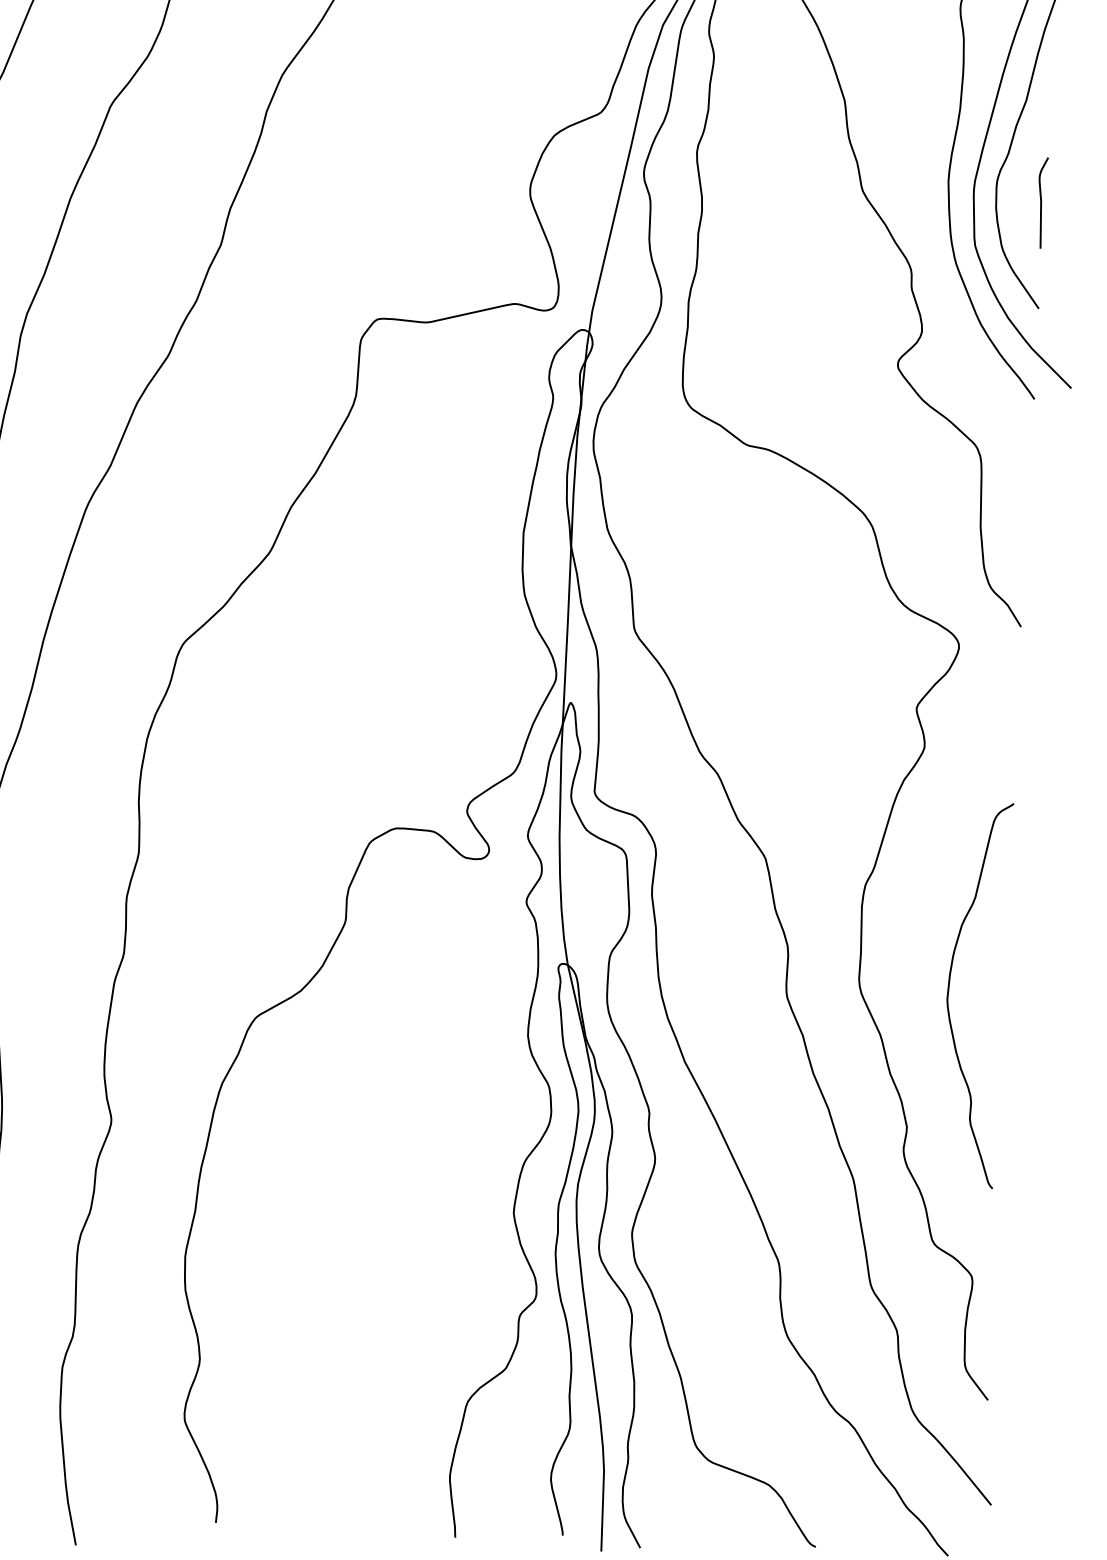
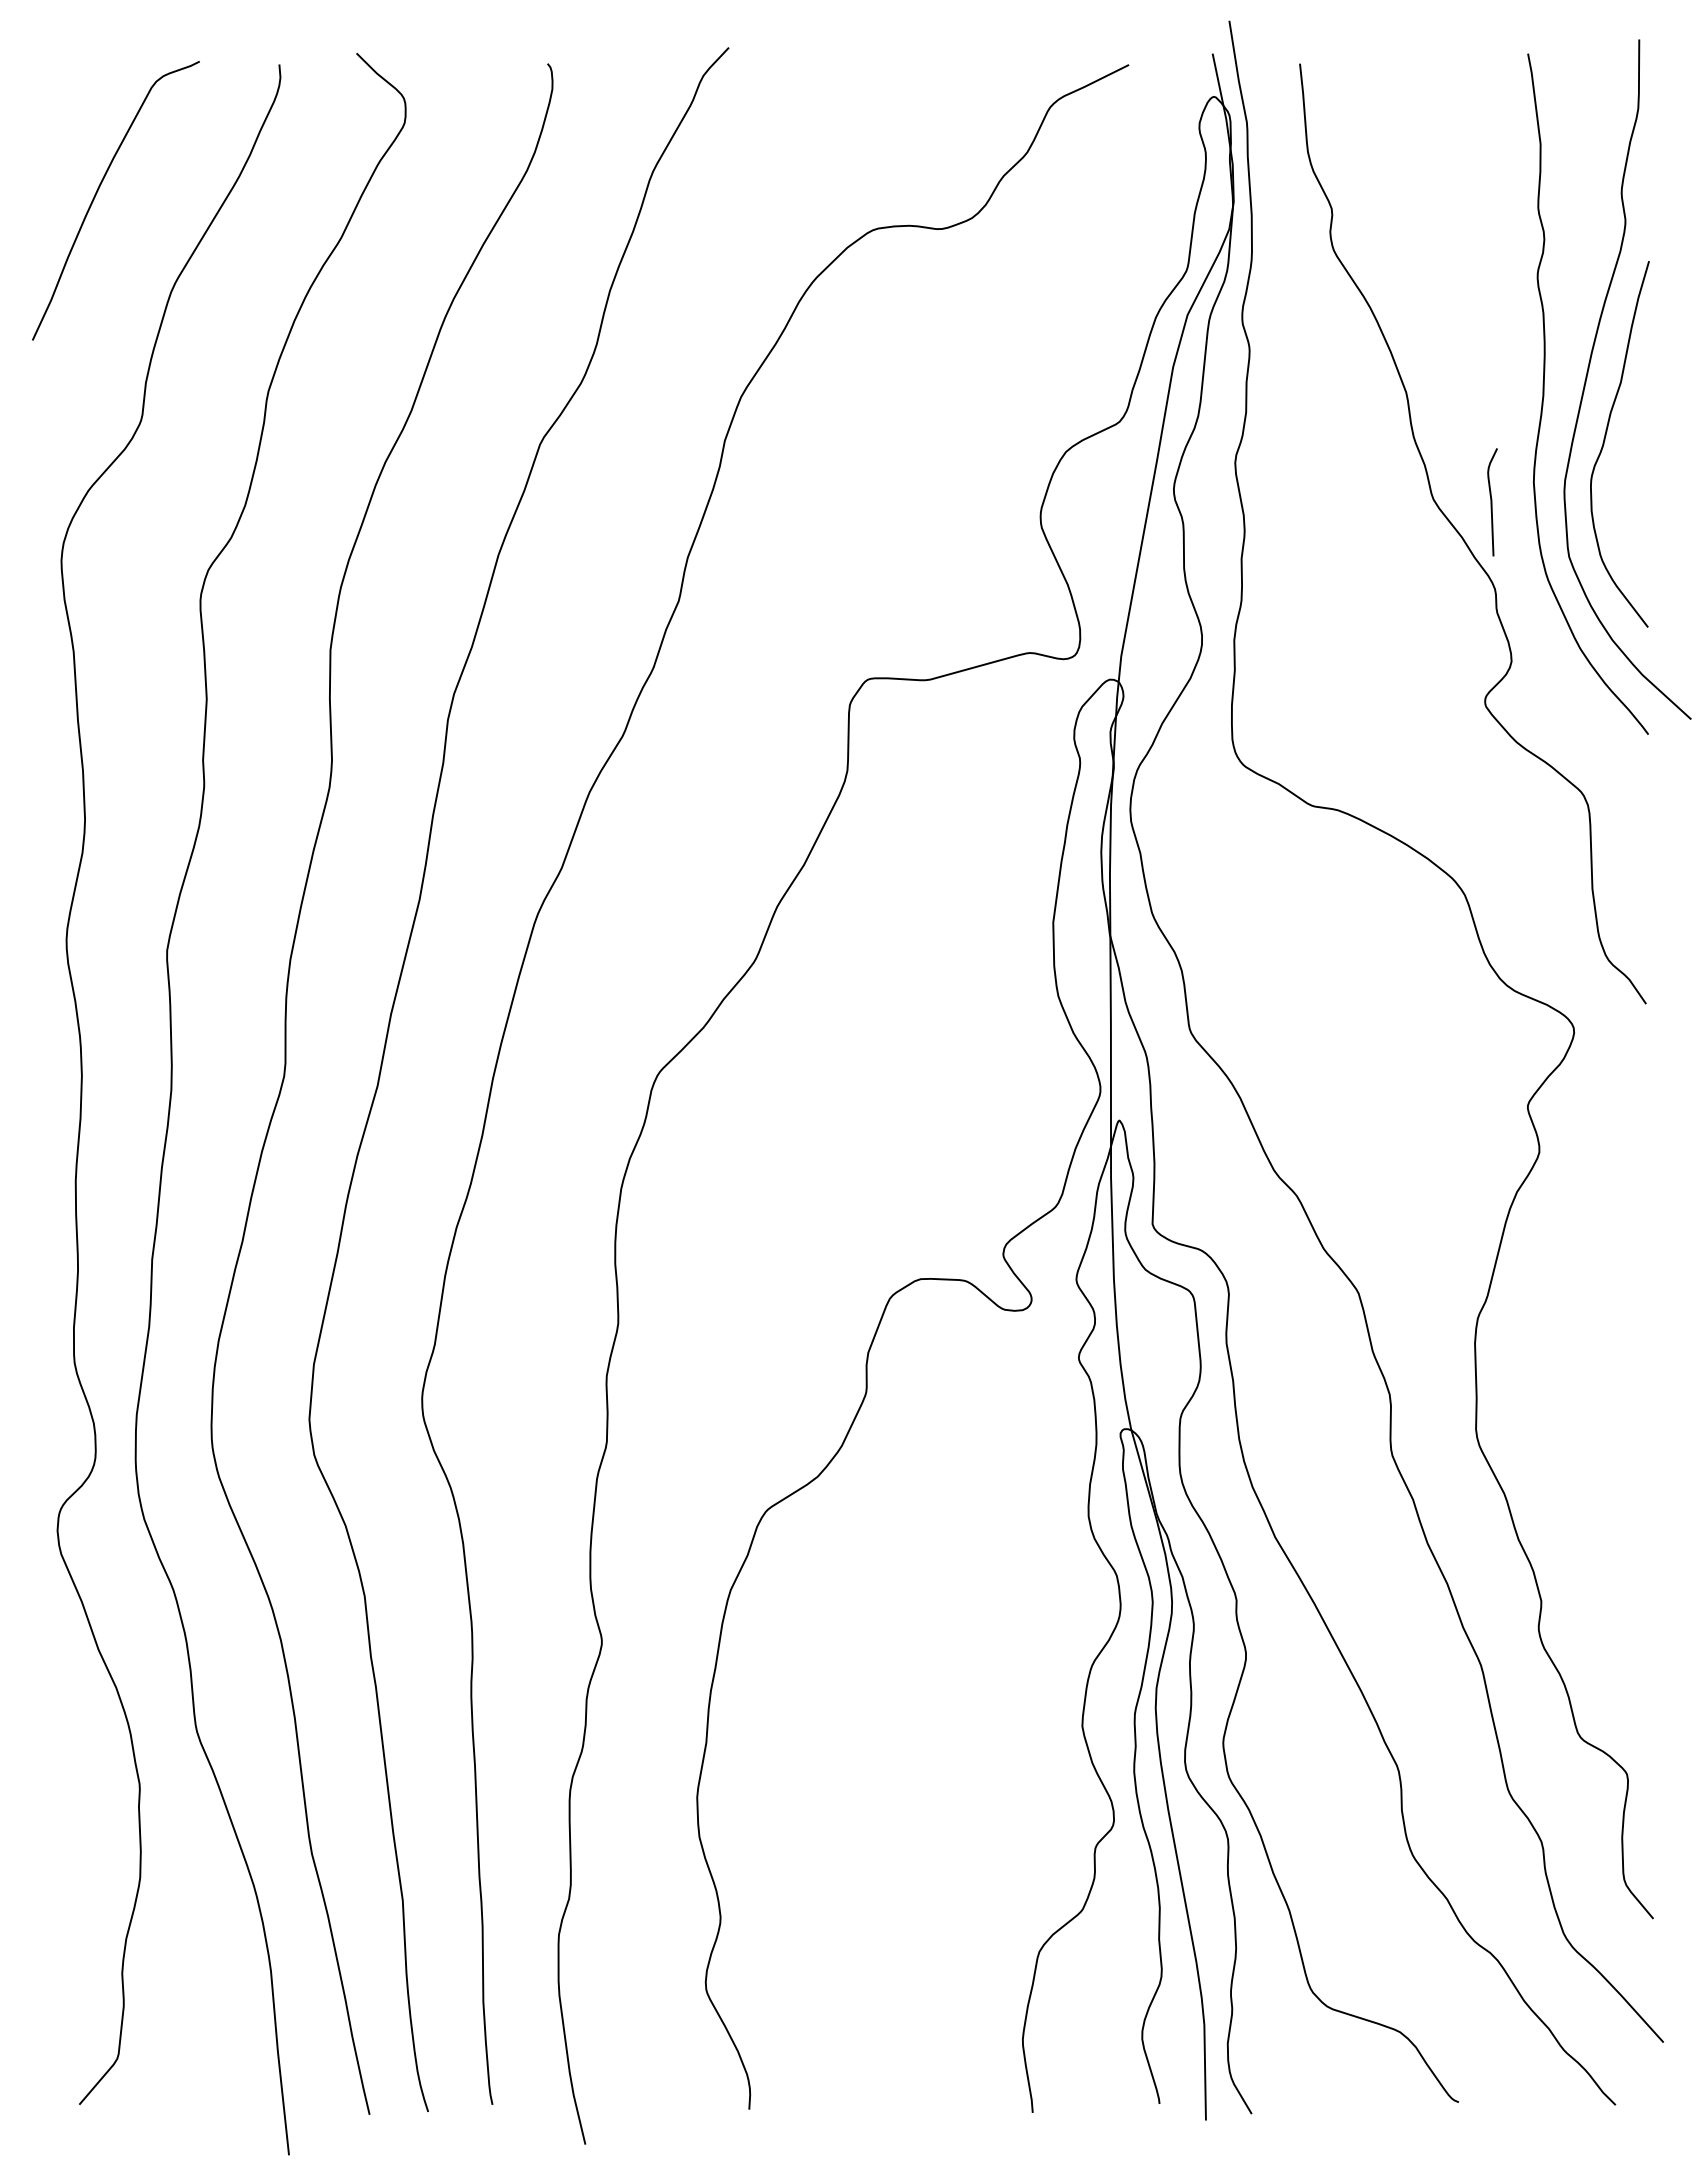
curve: (1041, 203) -> (1492, 502), moved
curve: (949, 988) -> (1583, 1434), removed

